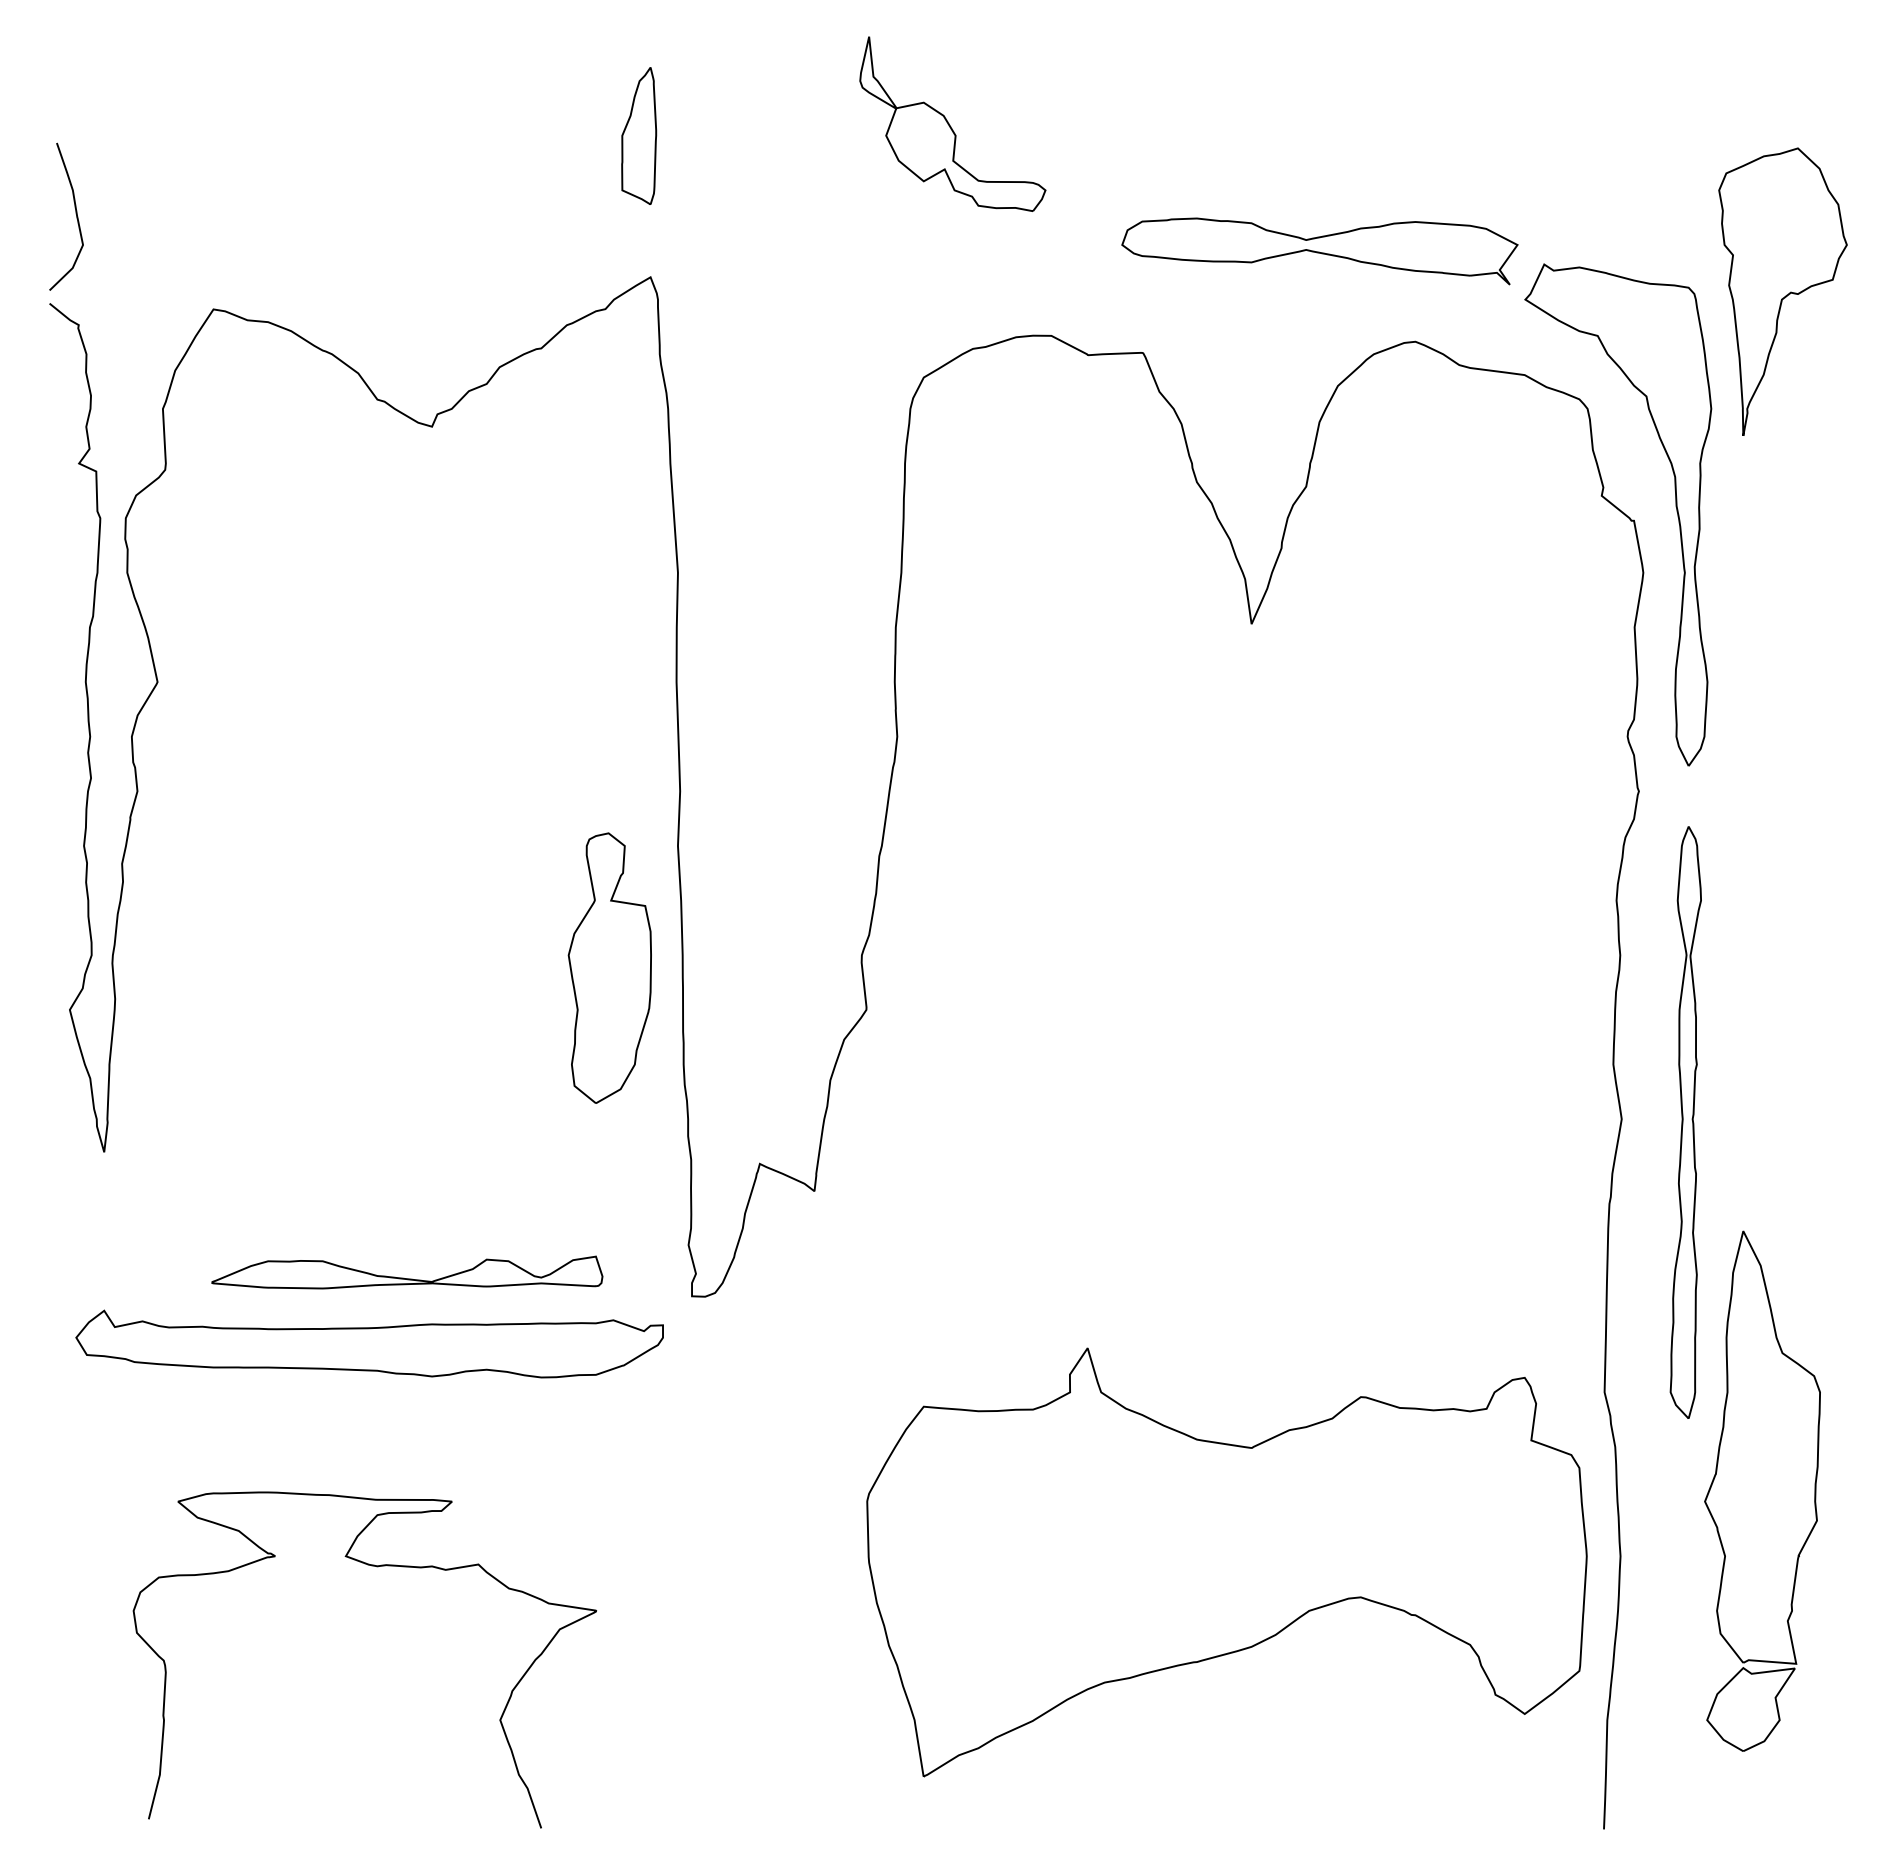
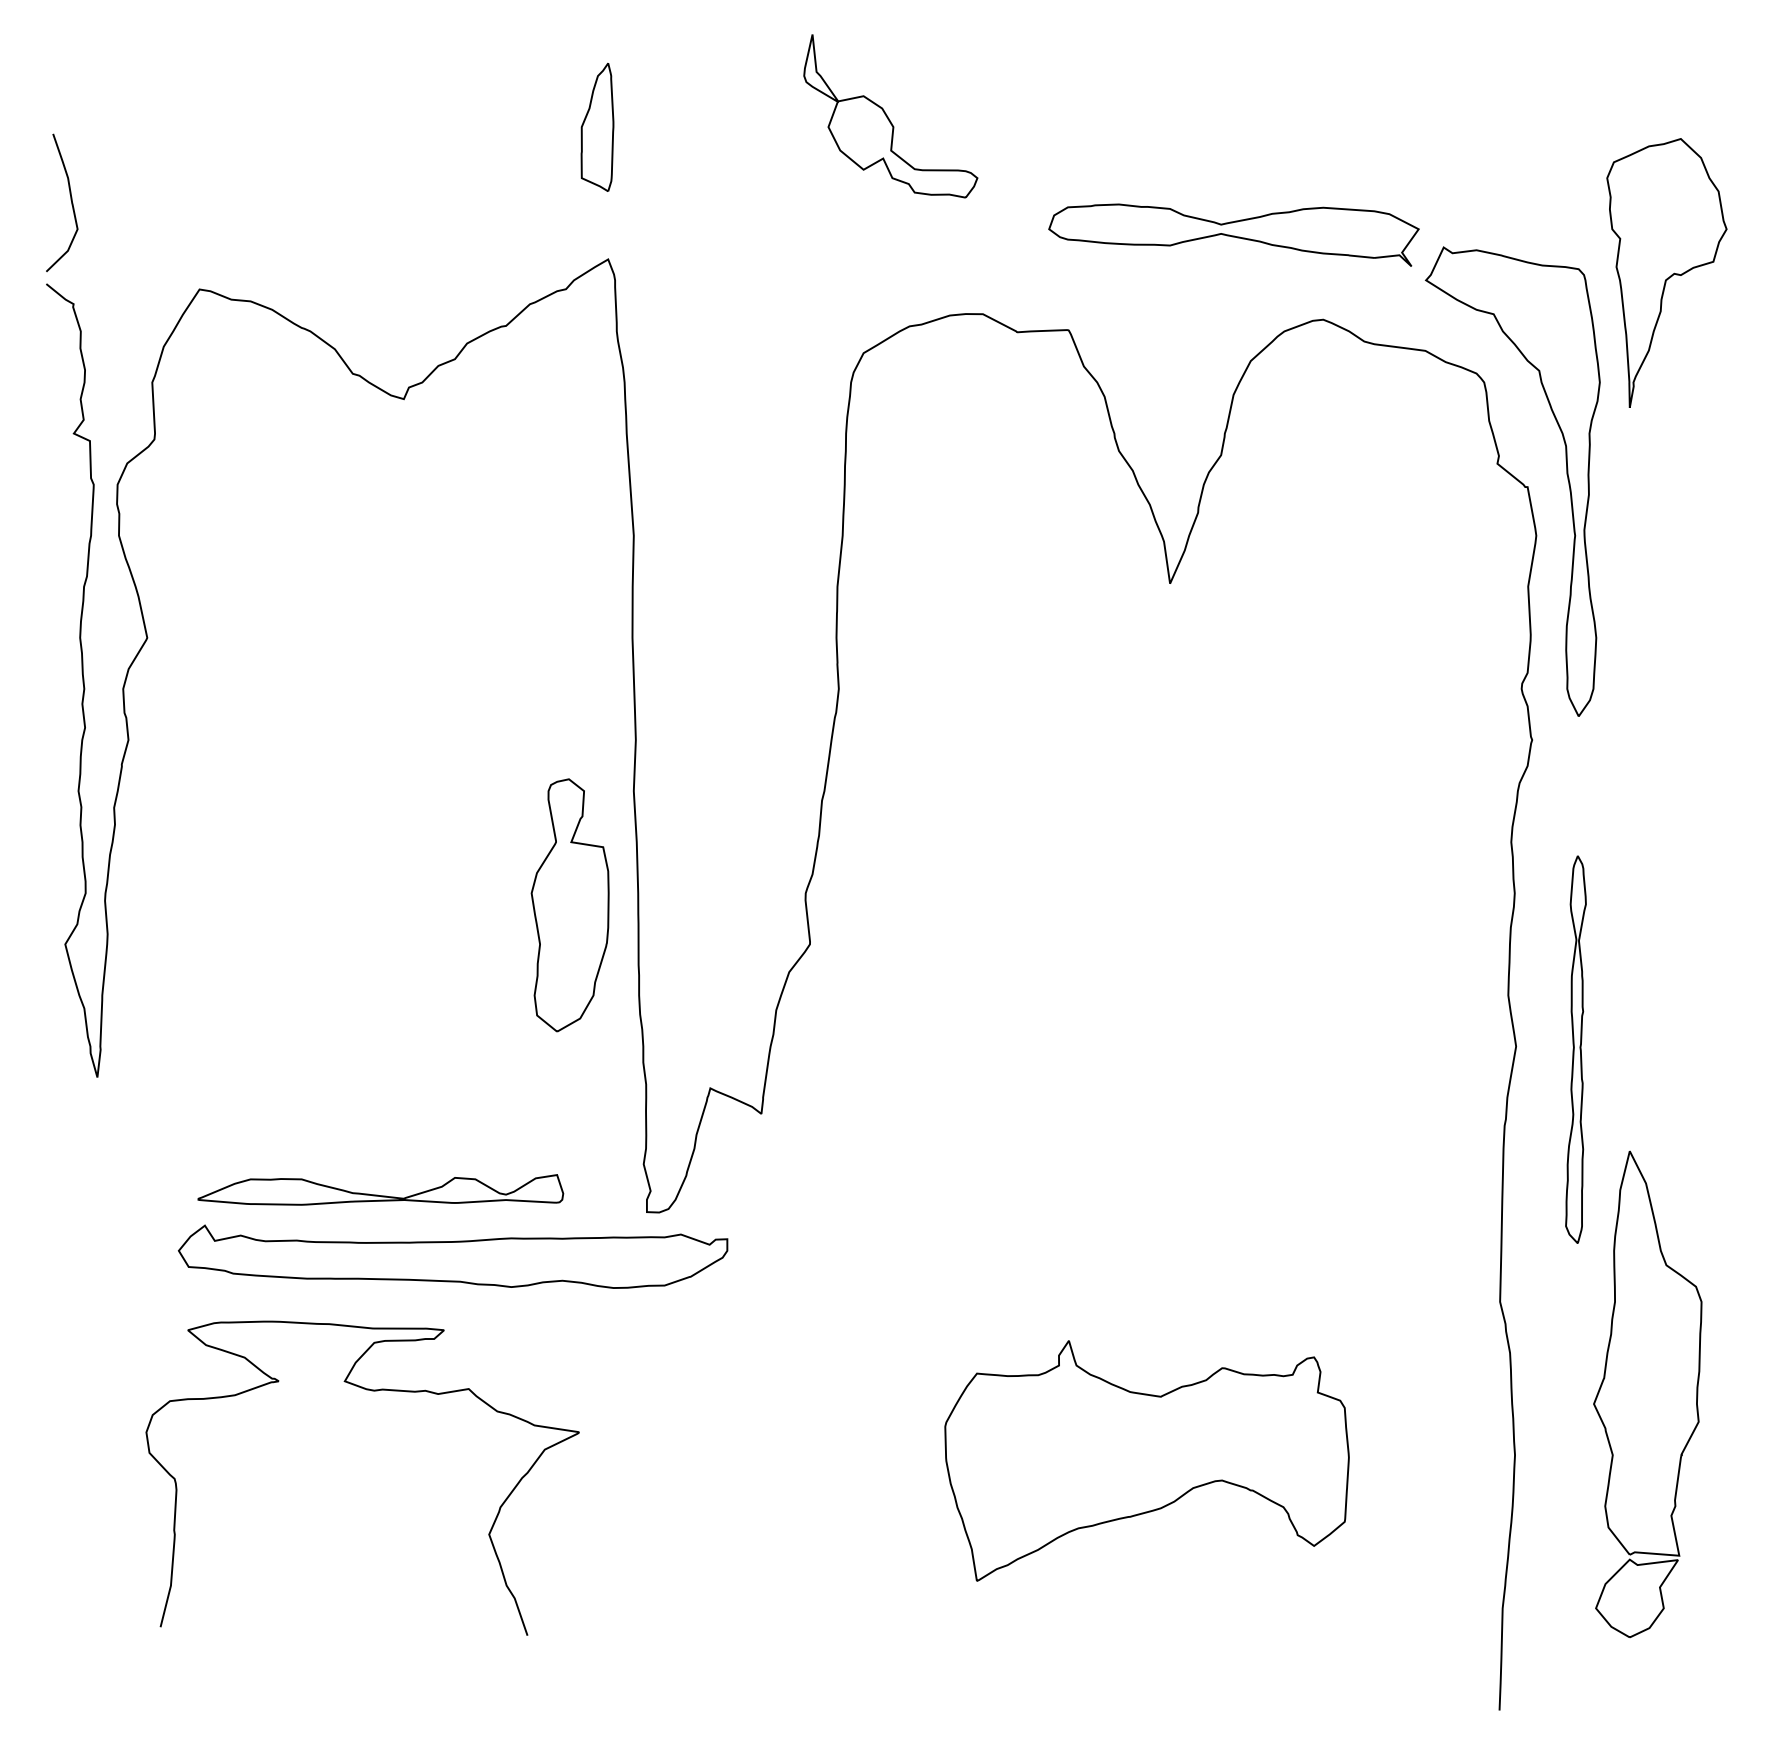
part: (1685, 1122) -> (1575, 1049), size x0.7
part: (369, 1343) -> (452, 1256), moved
part: (1226, 1562) -> (1146, 1460), size x0.6
curve: (377, 1567) -> (374, 1391), moved

